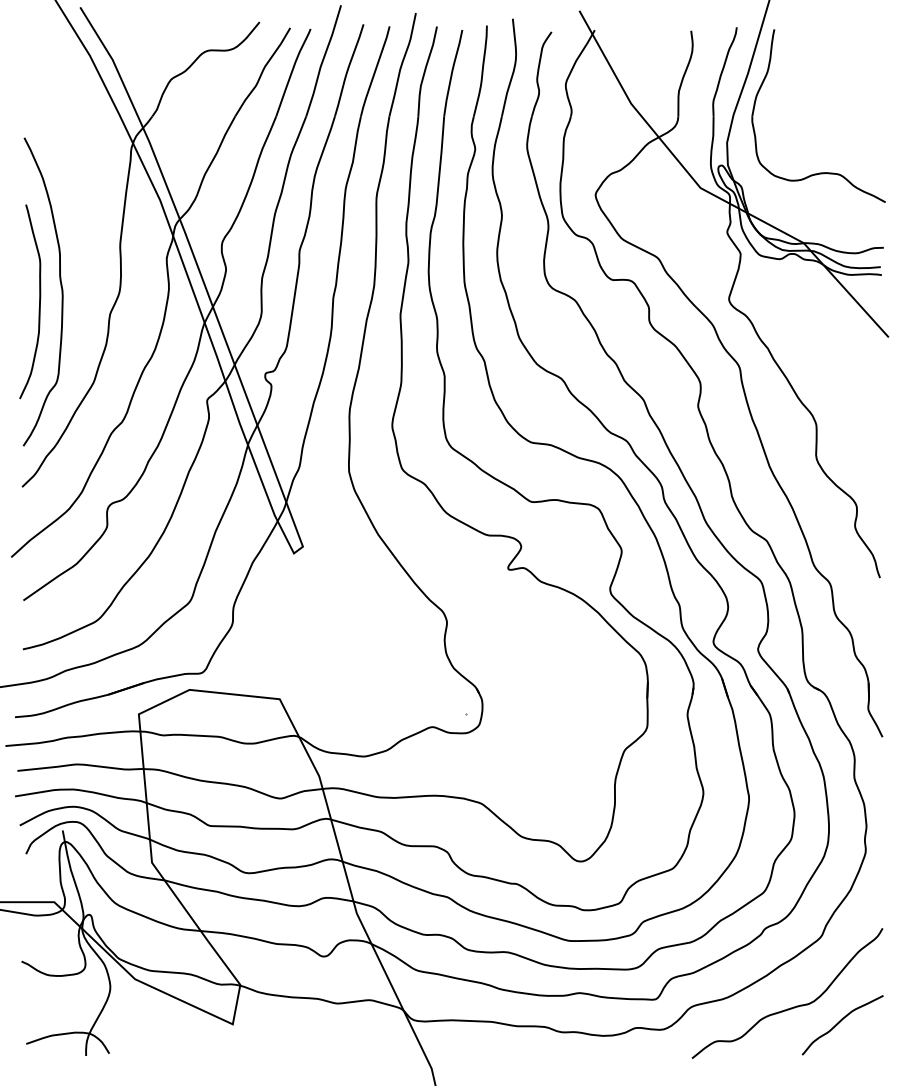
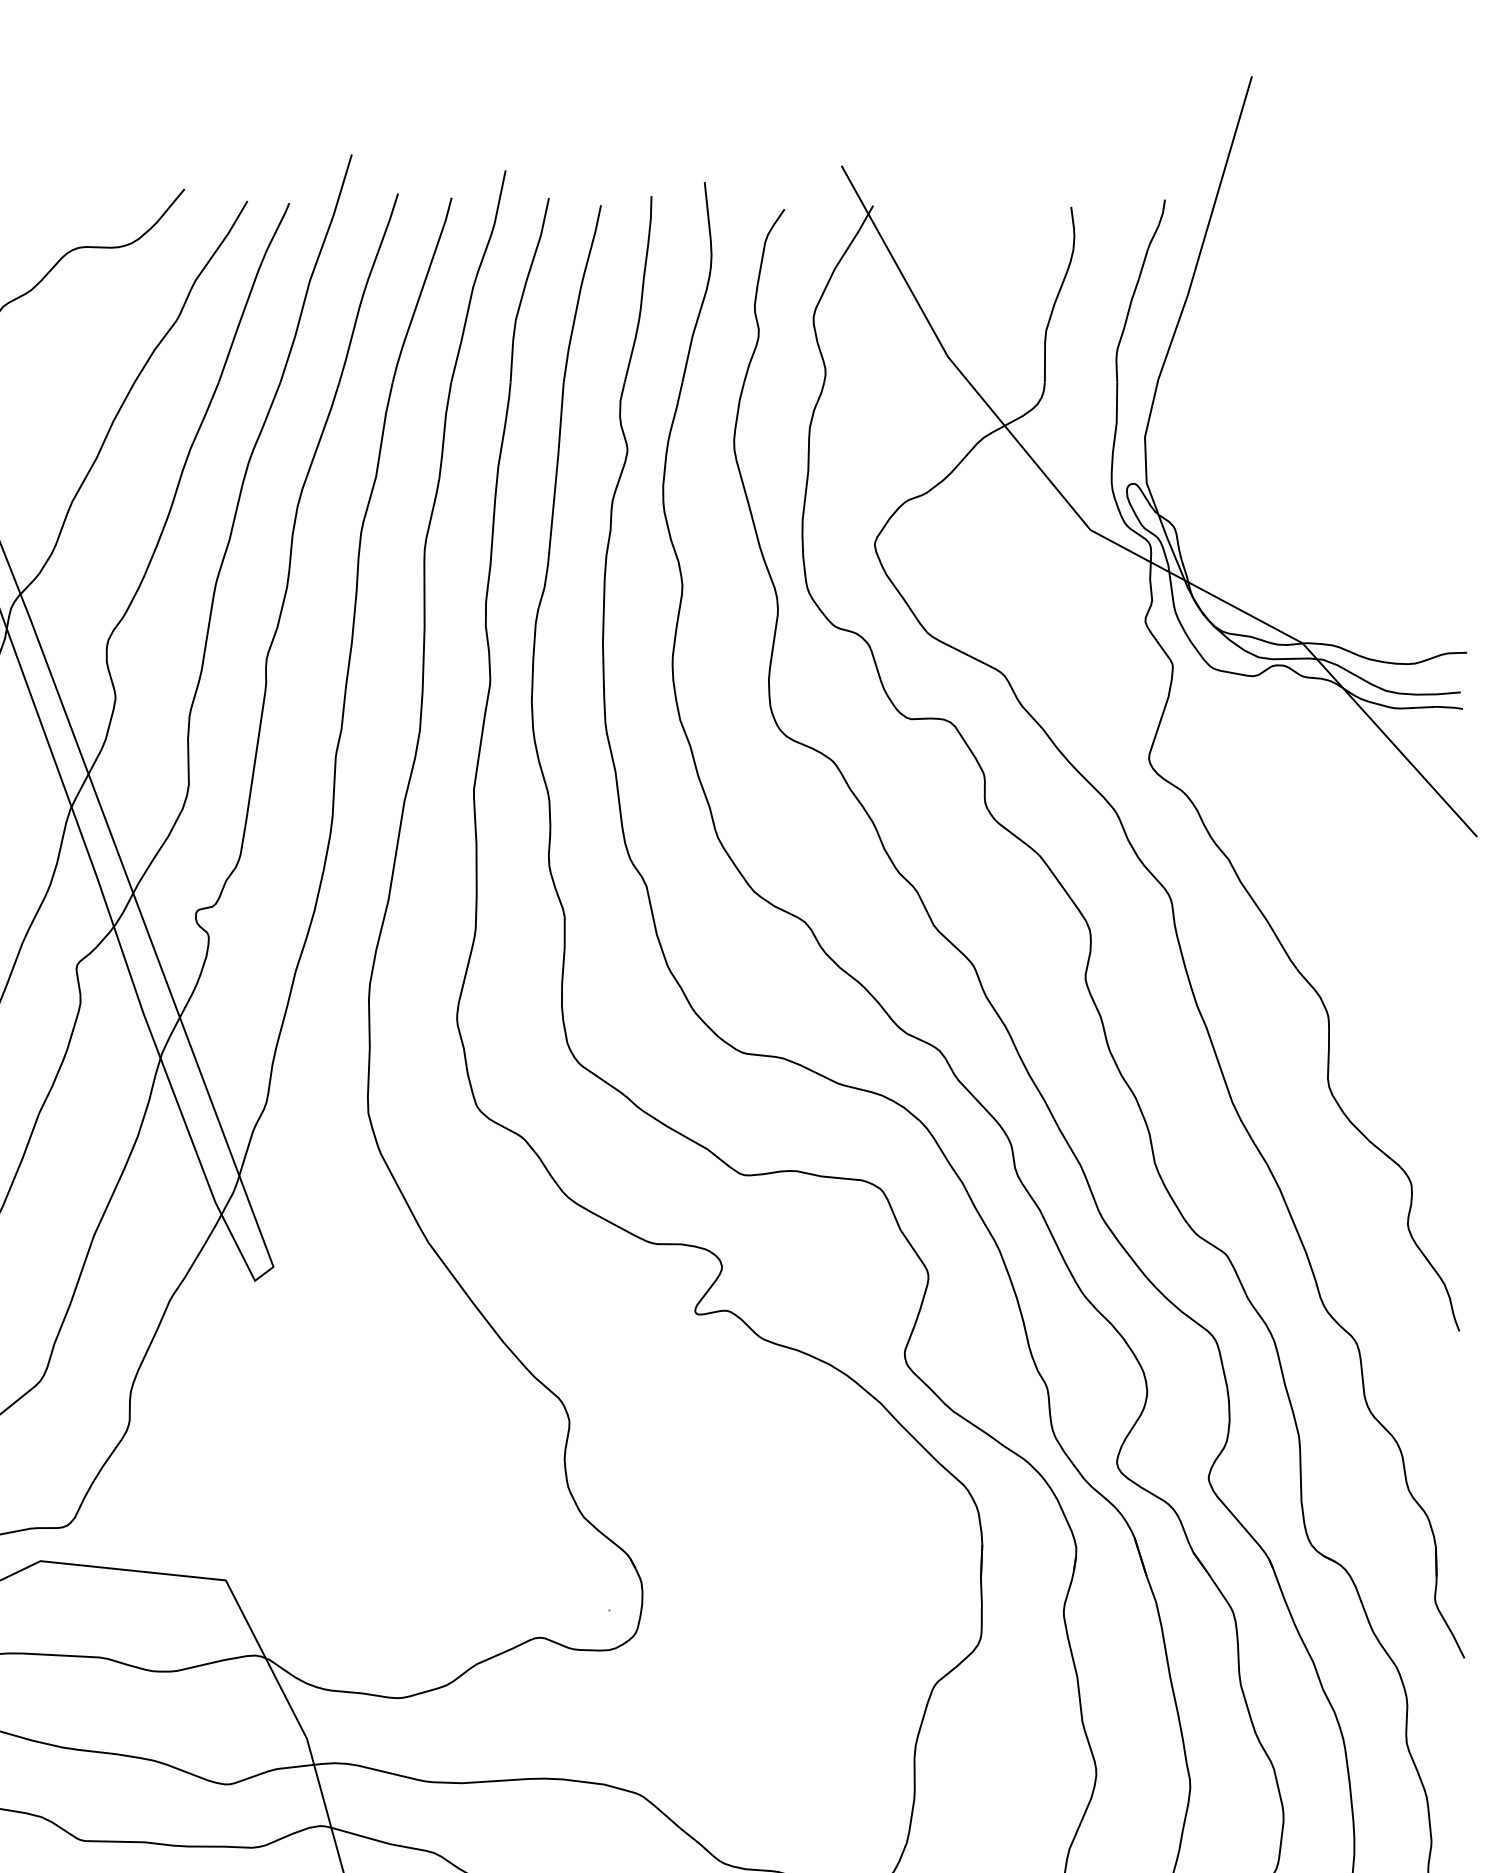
part: (819, 172) -> (1334, 498), removed

